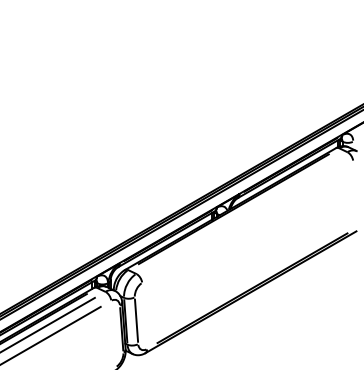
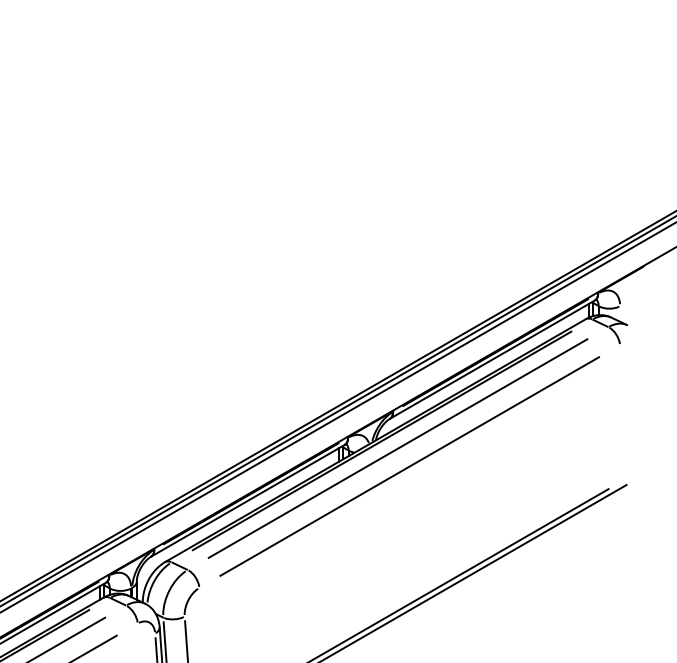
line: (241, 212) -> (397, 447), added
line: (247, 221) -> (409, 465), added

